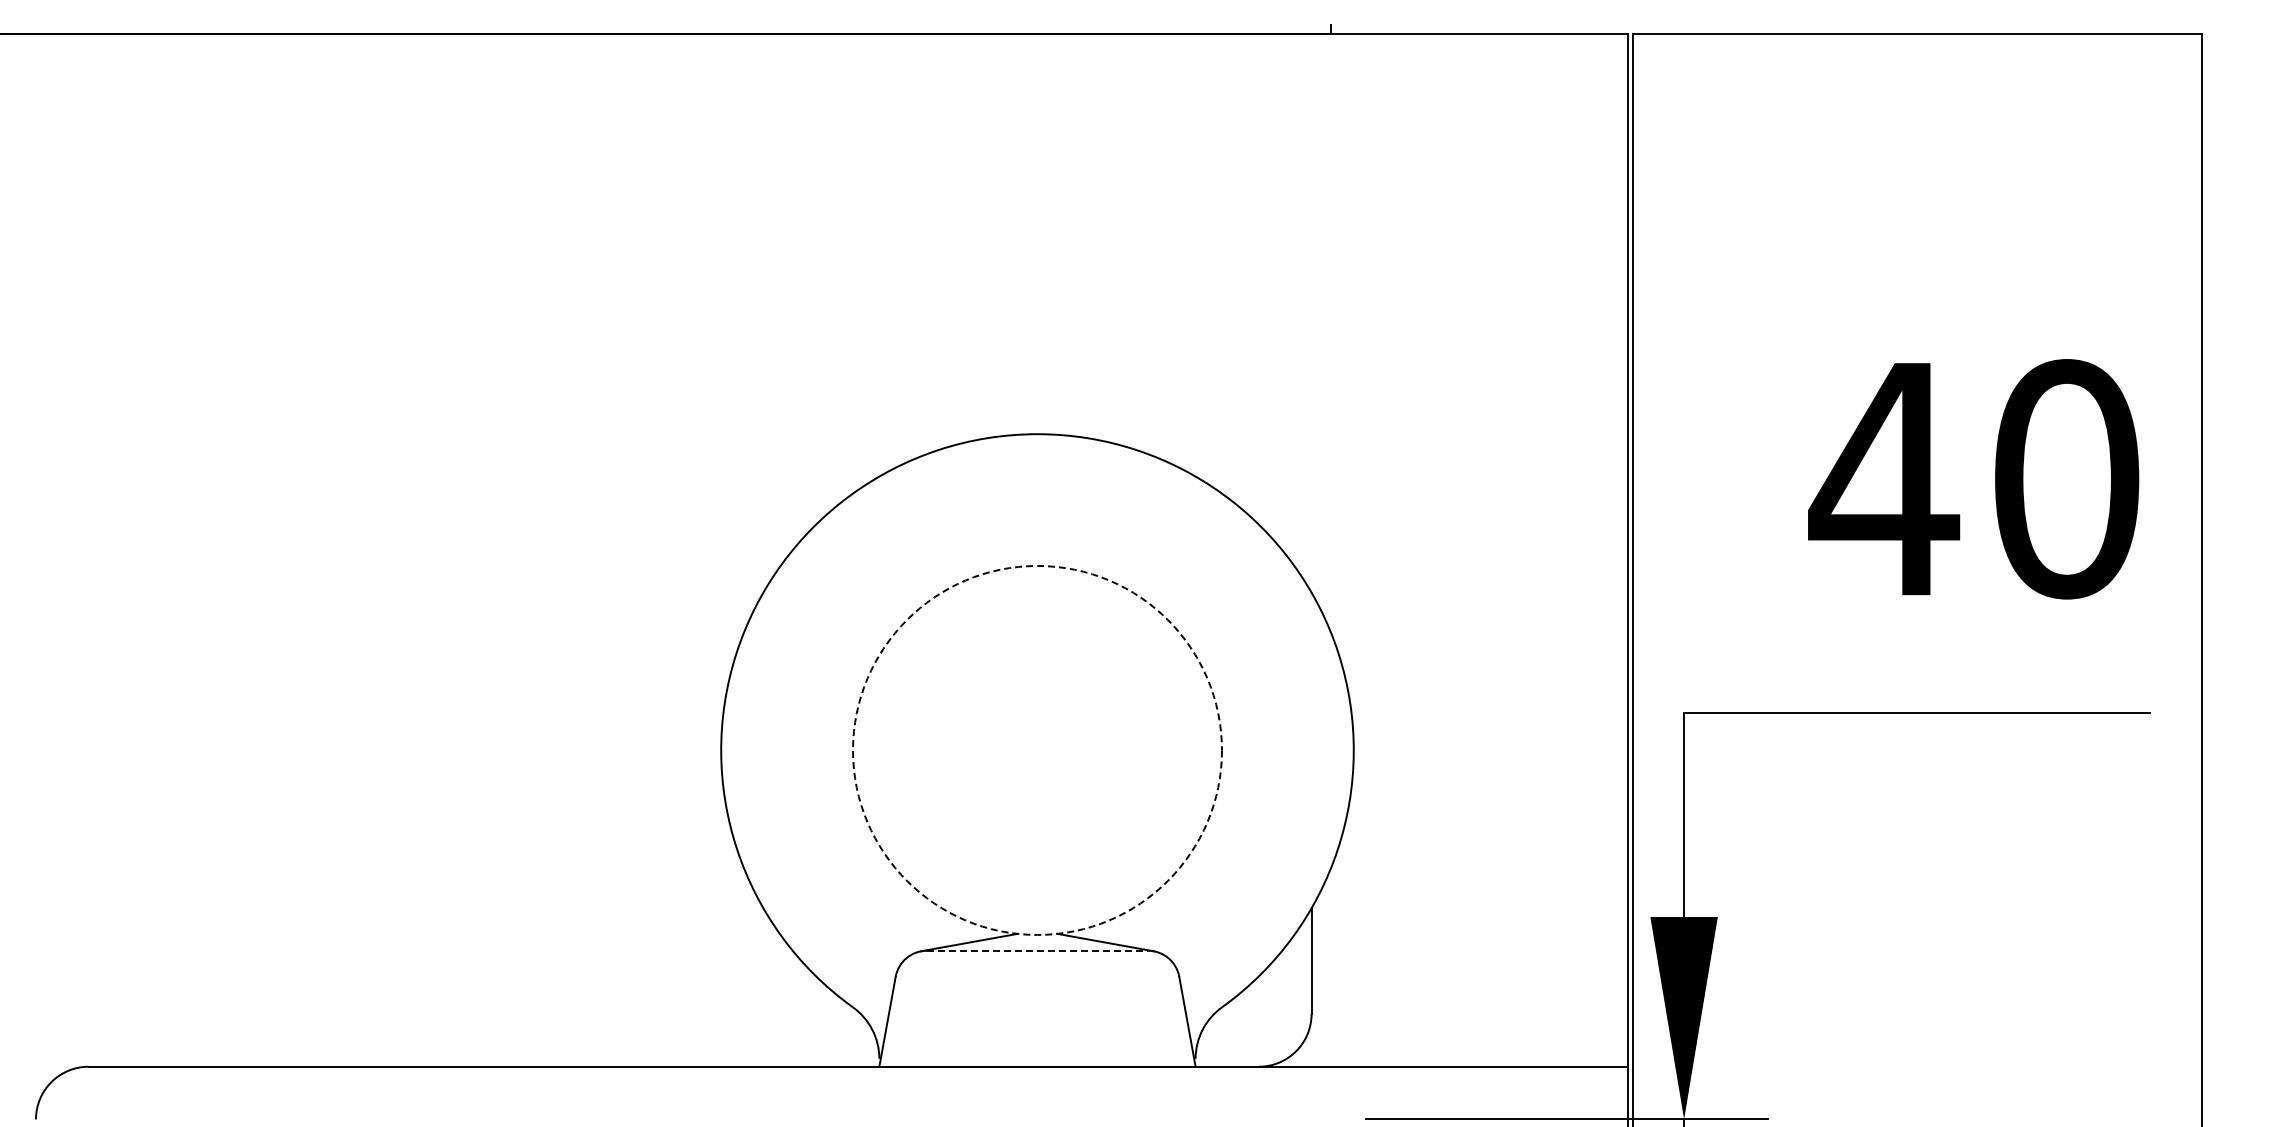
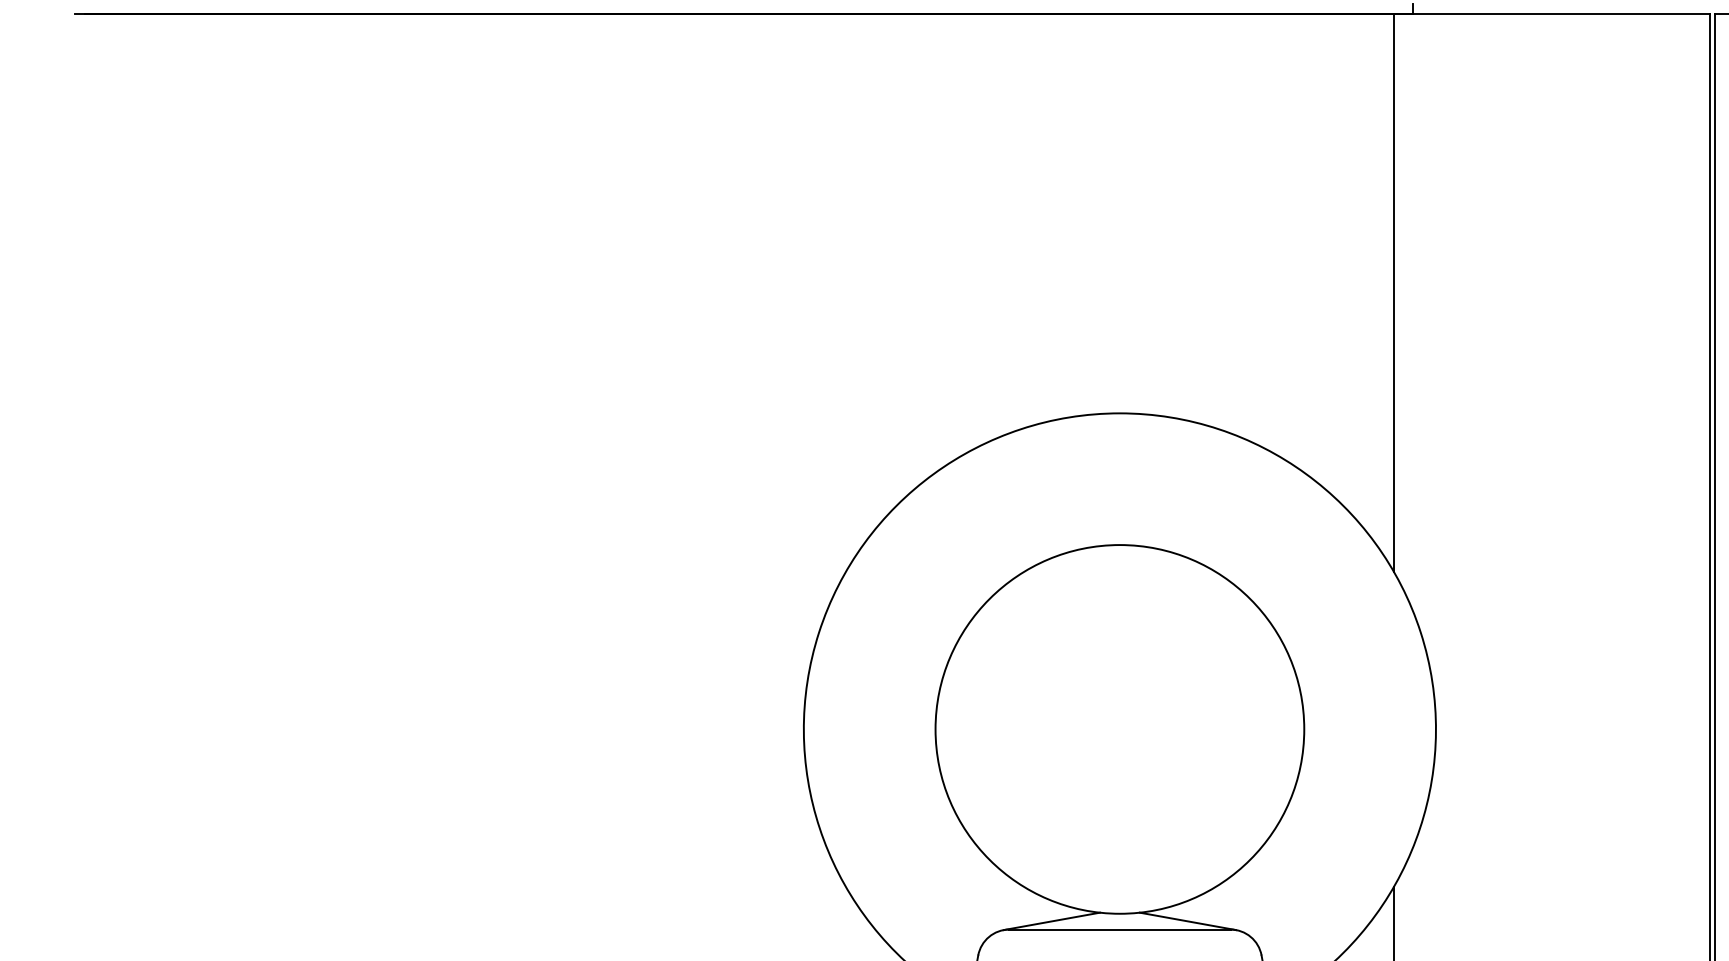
line: (1311, 313) -> (1393, 292), added
circle: (1037, 749) -> (1119, 728), dashed -> solid
line: (1037, 950) -> (1119, 929), dashed -> solid

